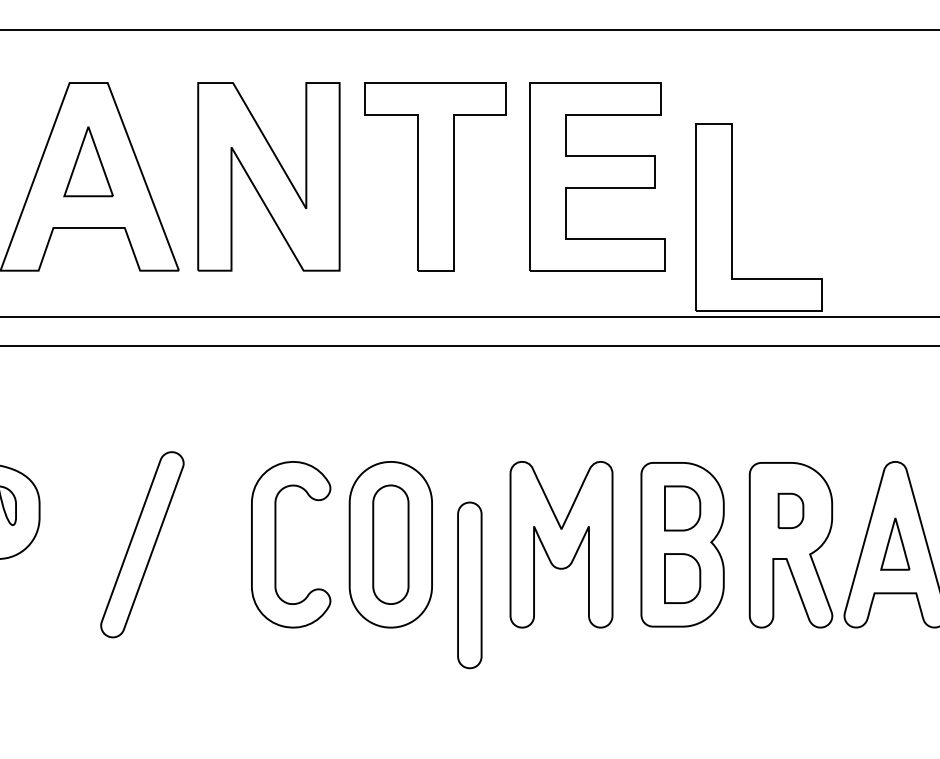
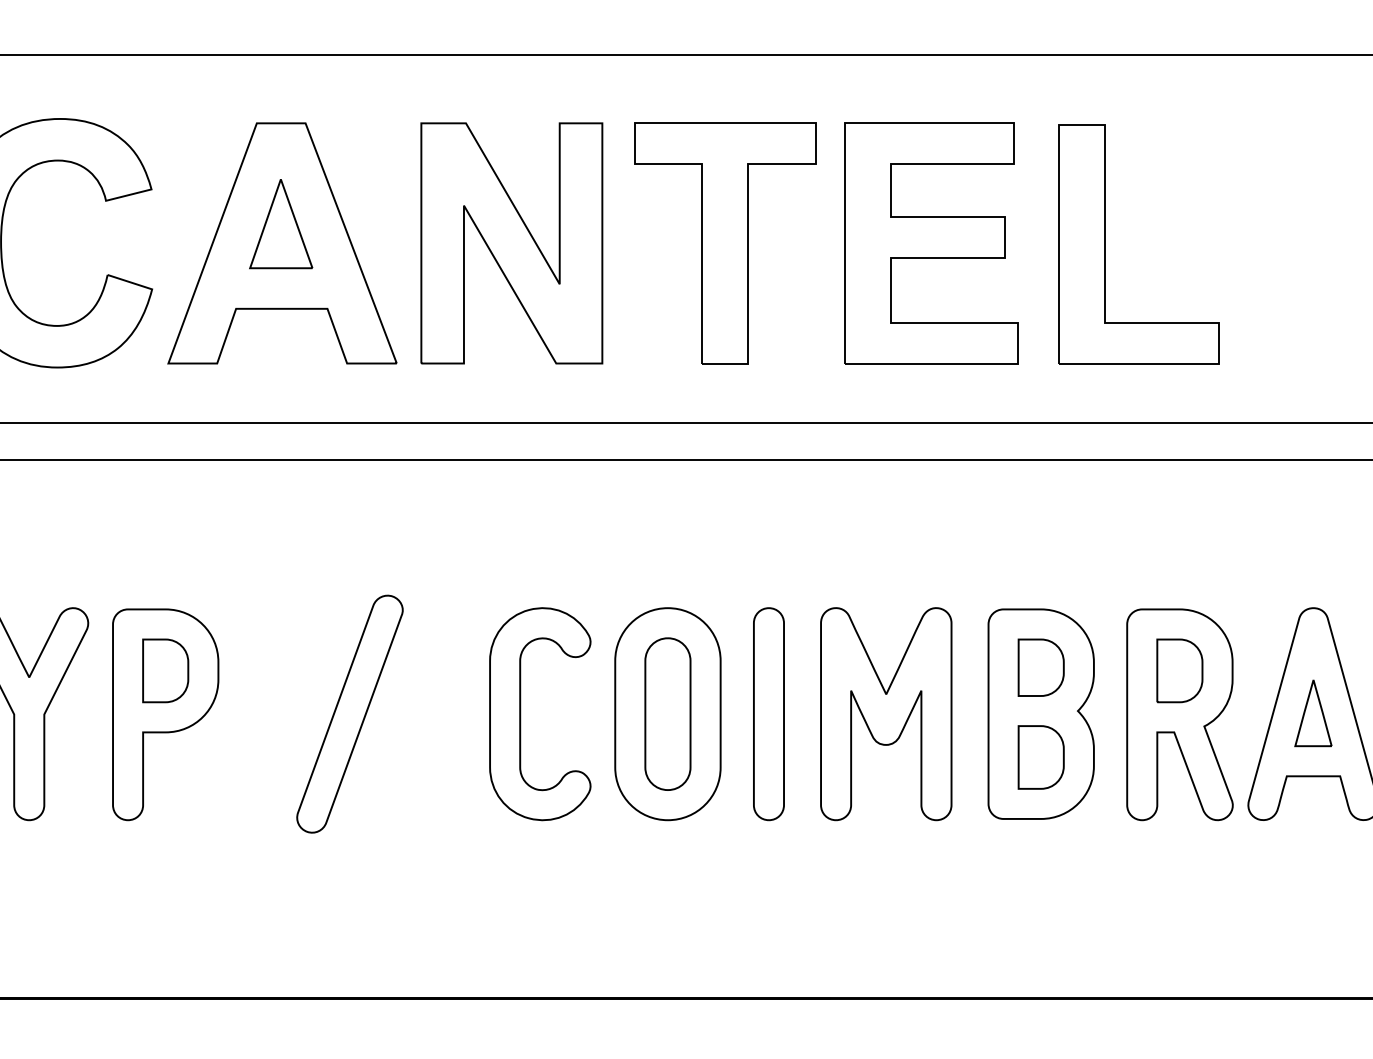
part: (732, 217) -> (1105, 244), moved
part: (790, 510) -> (1179, 670), size x1.43
part: (469, 585) -> (768, 714), moved

